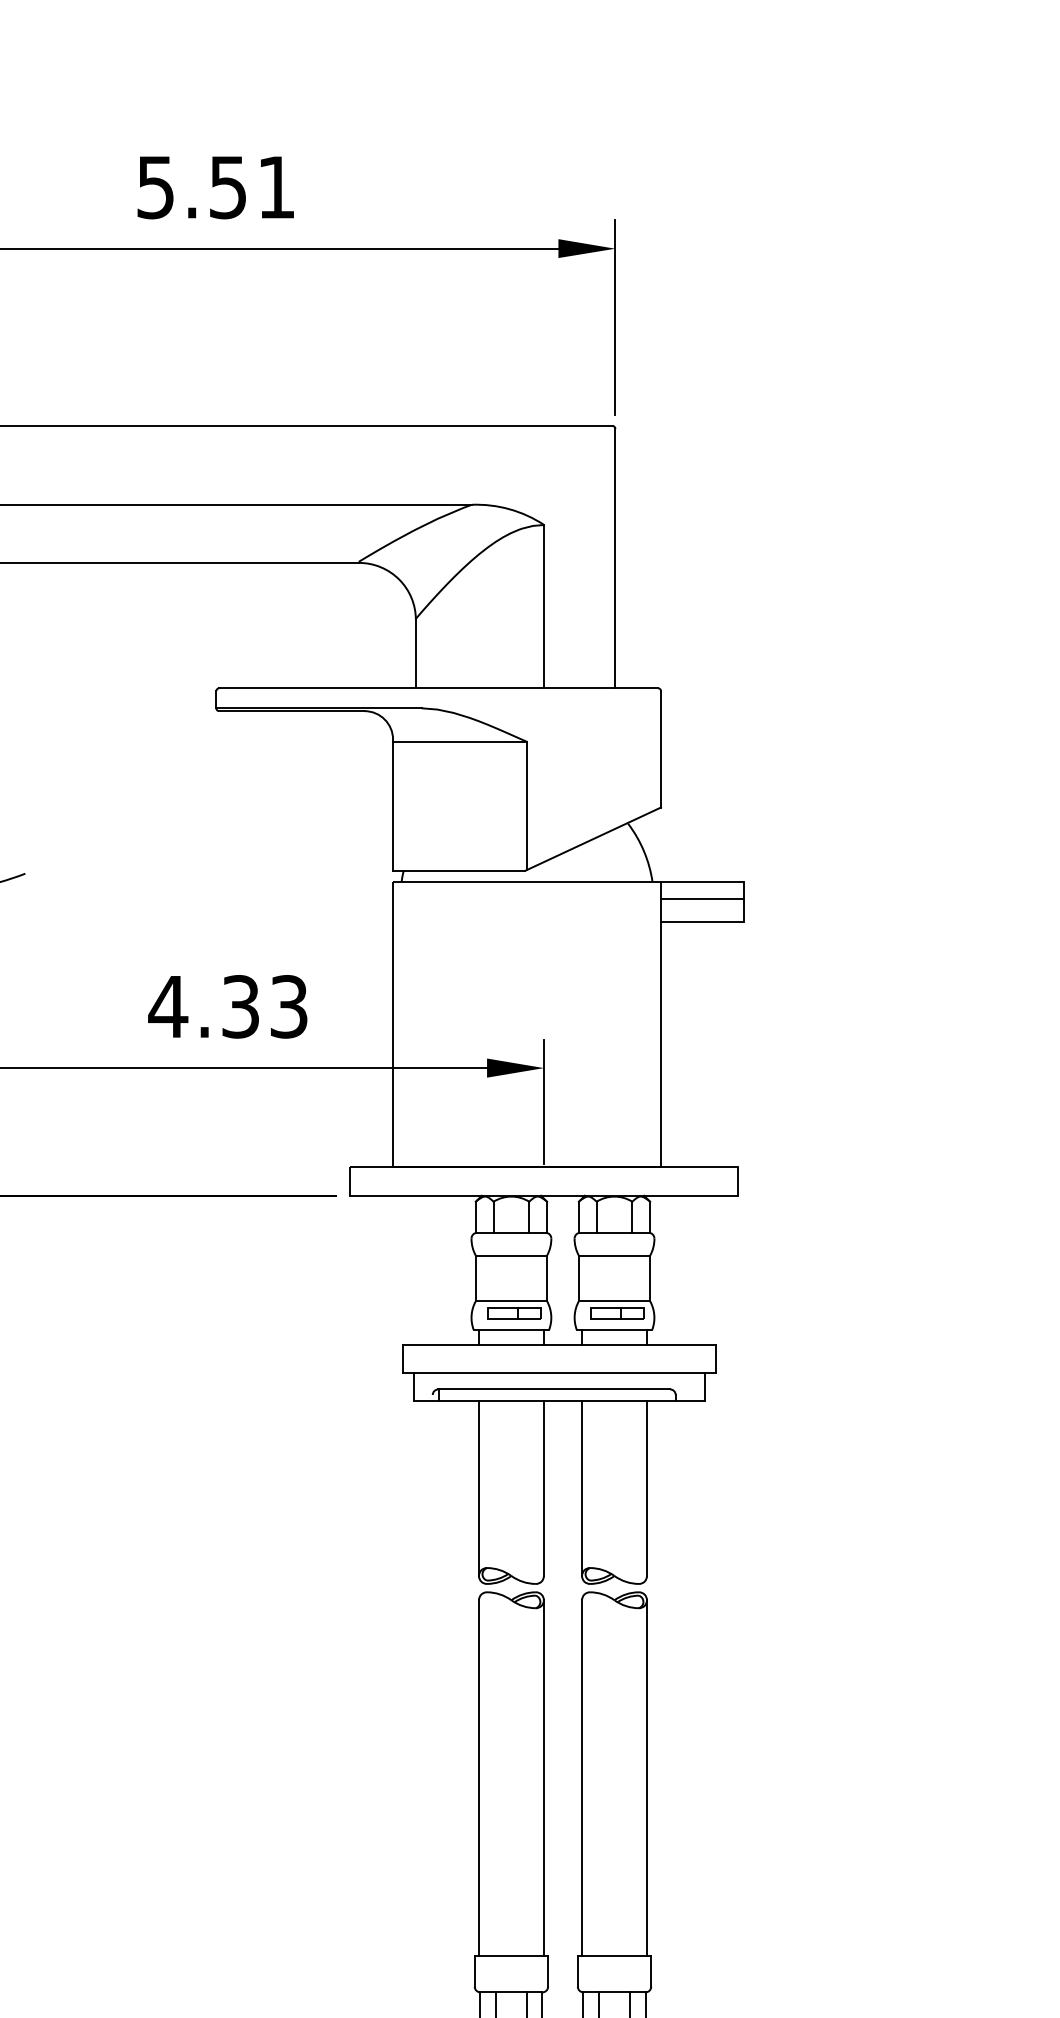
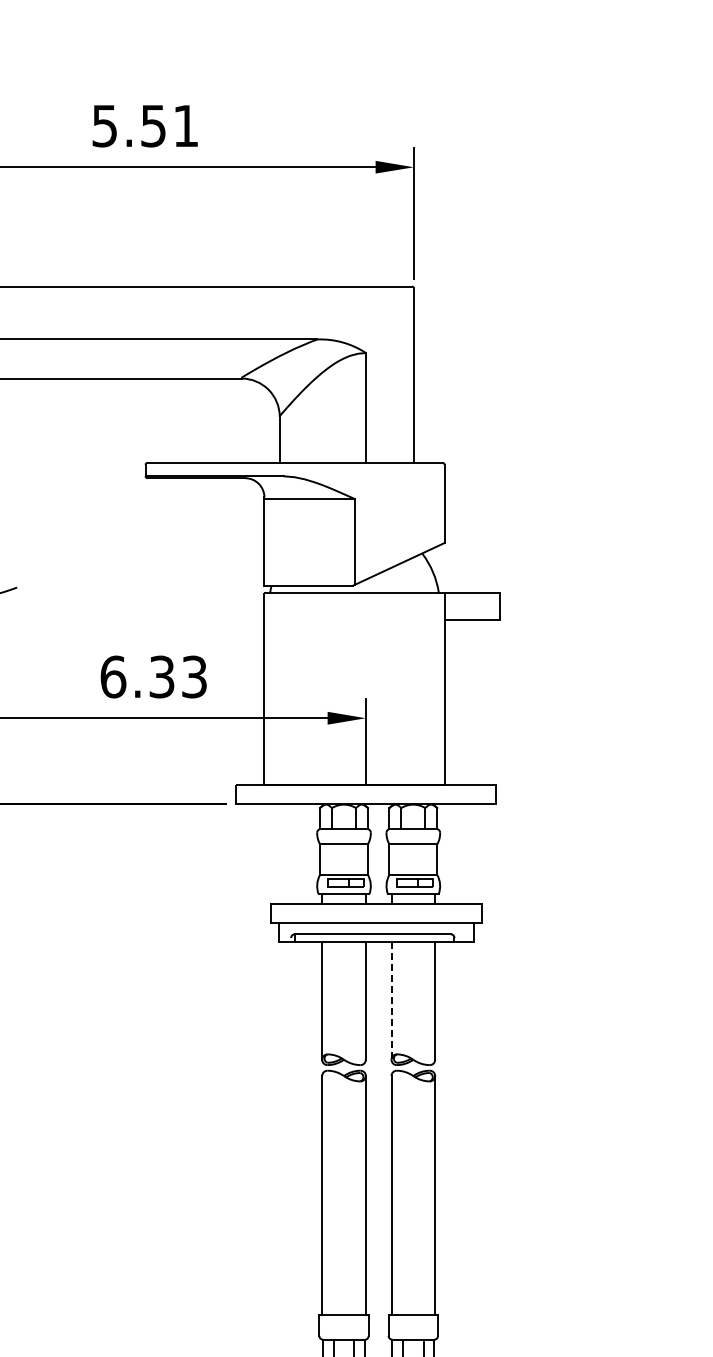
line: (702, 898) -> (472, 604), removed
text: (167, 1006) -> (112, 676), 4.33 -> 6.33
line: (582, 1487) -> (391, 1000), solid -> dashed

